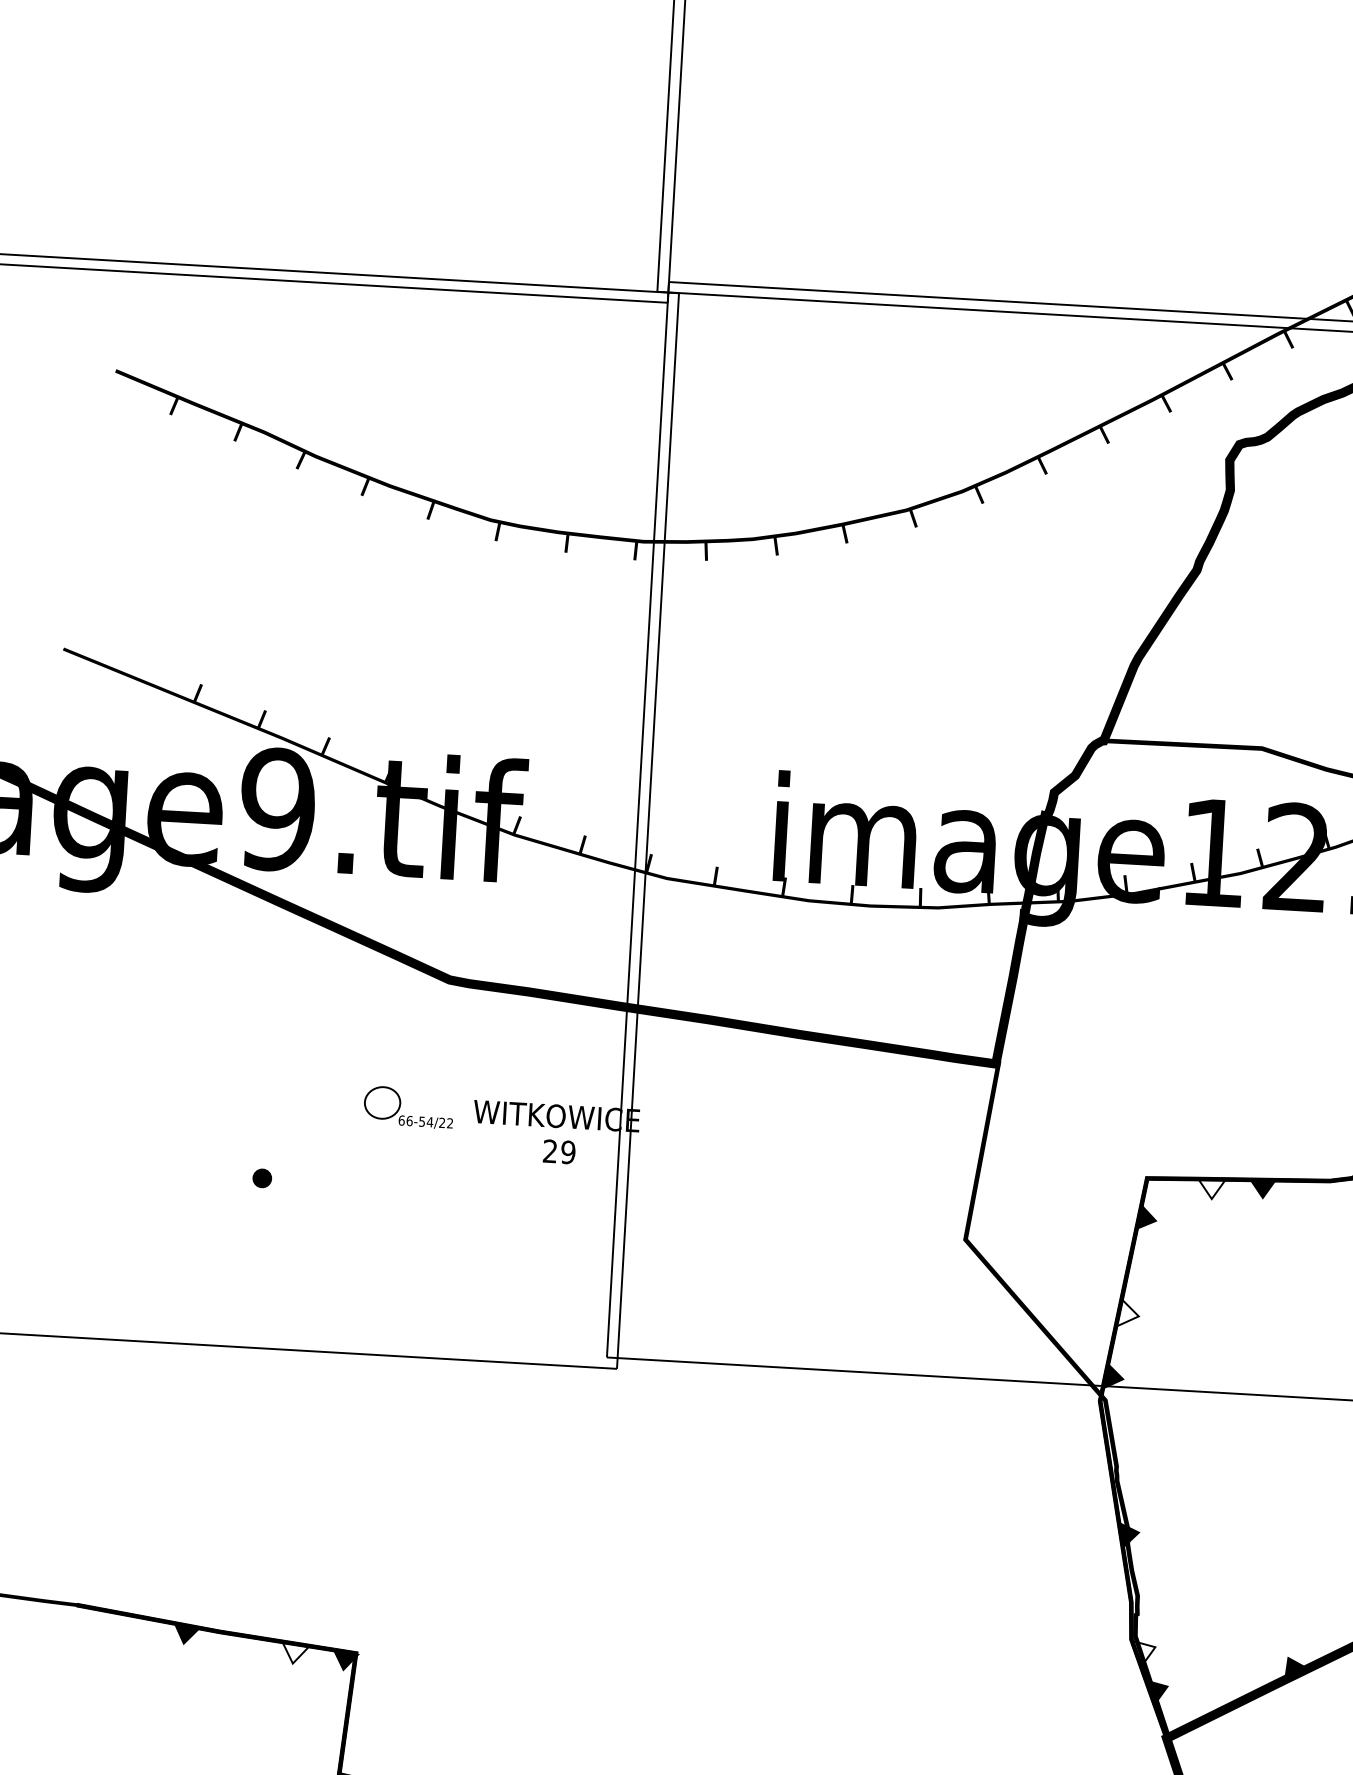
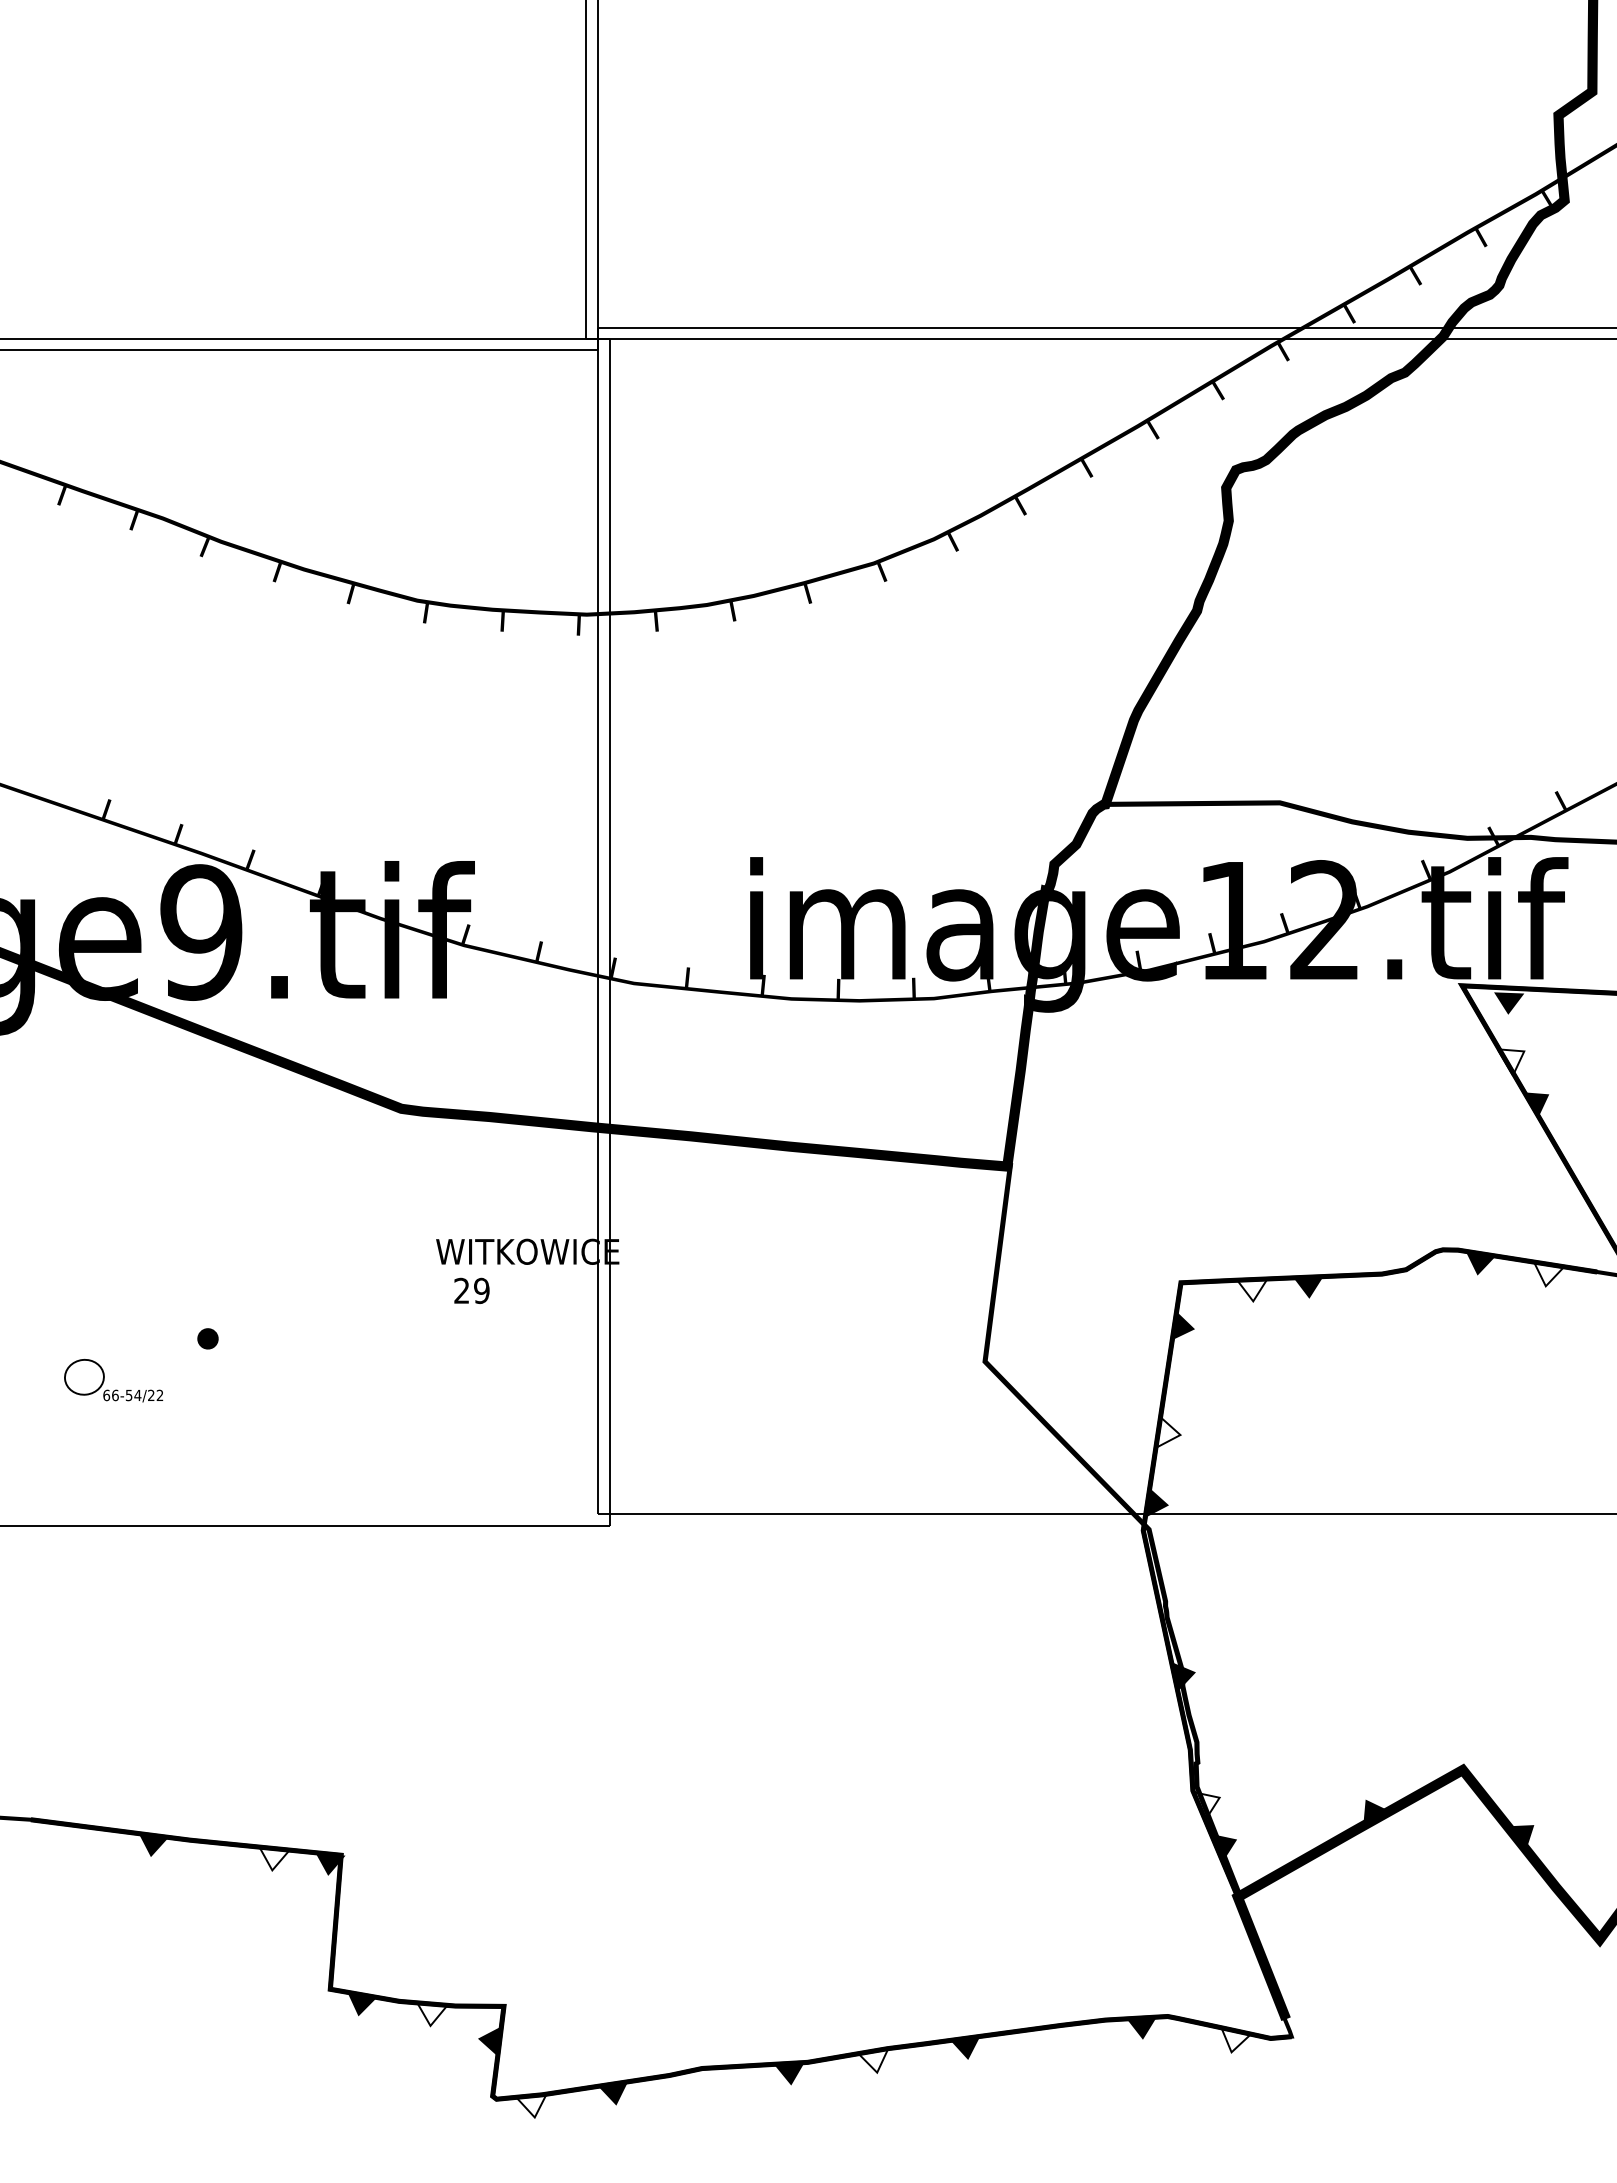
part: (400, 1106) -> (104, 1380), moved
text: (559, 1151) -> (471, 1290), moved

